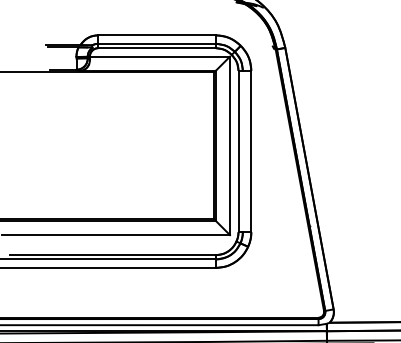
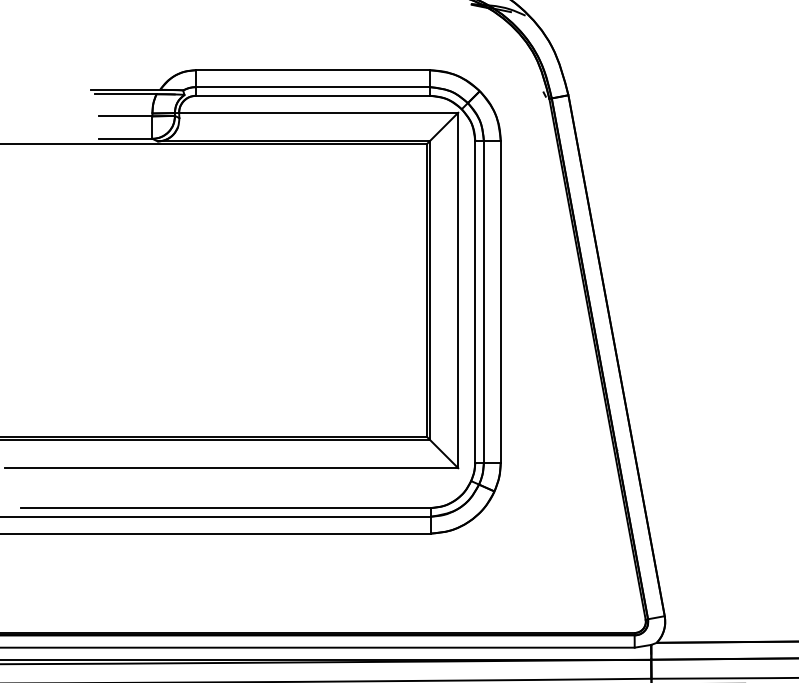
line: (62, 58) -> (124, 116), added
line: (242, 151) -> (483, 301), added

